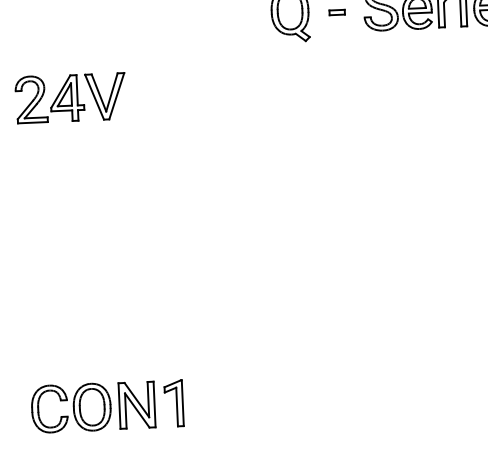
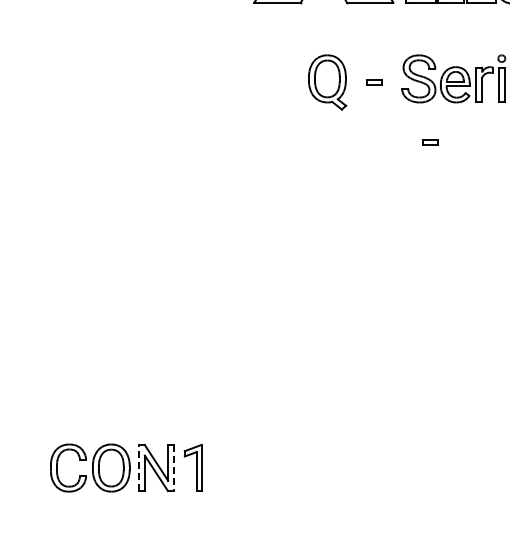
part: (395, 69) -> (430, 142), added
part: (70, 97) -> (103, 156), removed
line: (155, 404) -> (174, 468), solid -> dashed
line: (119, 406) -> (138, 468), solid -> dashed

